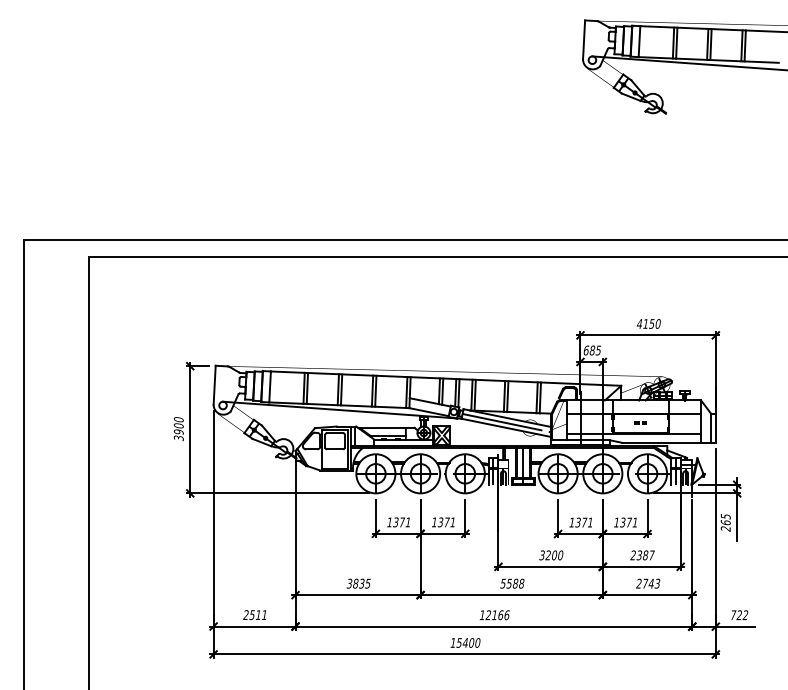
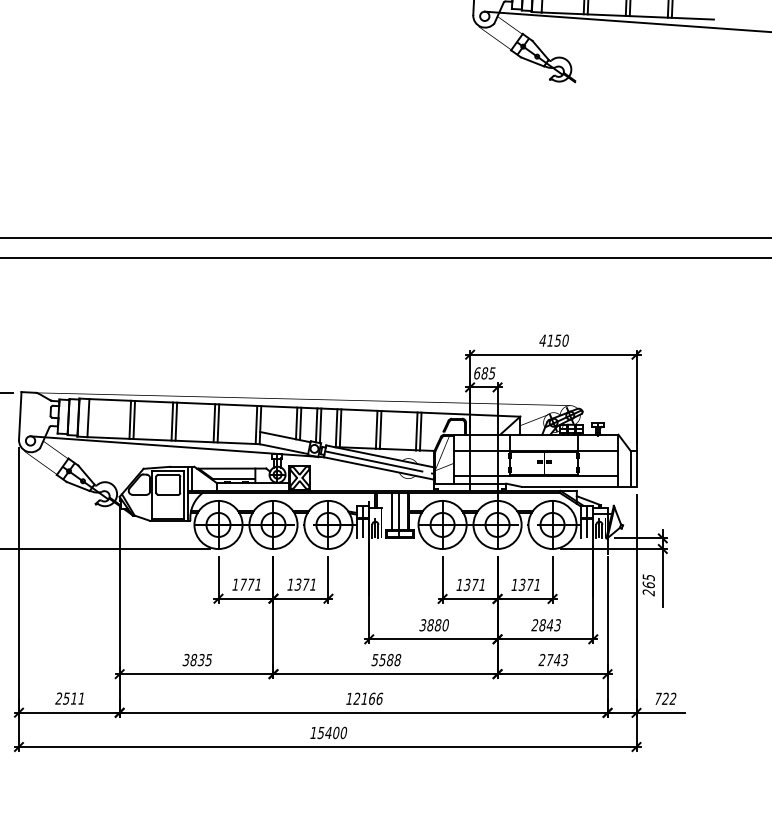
text: (395, 522) -> (242, 584), 1371 -> 1771
text: (551, 555) -> (434, 625), 3200 -> 3880
text: (645, 555) -> (550, 625), 2387 -> 2843

